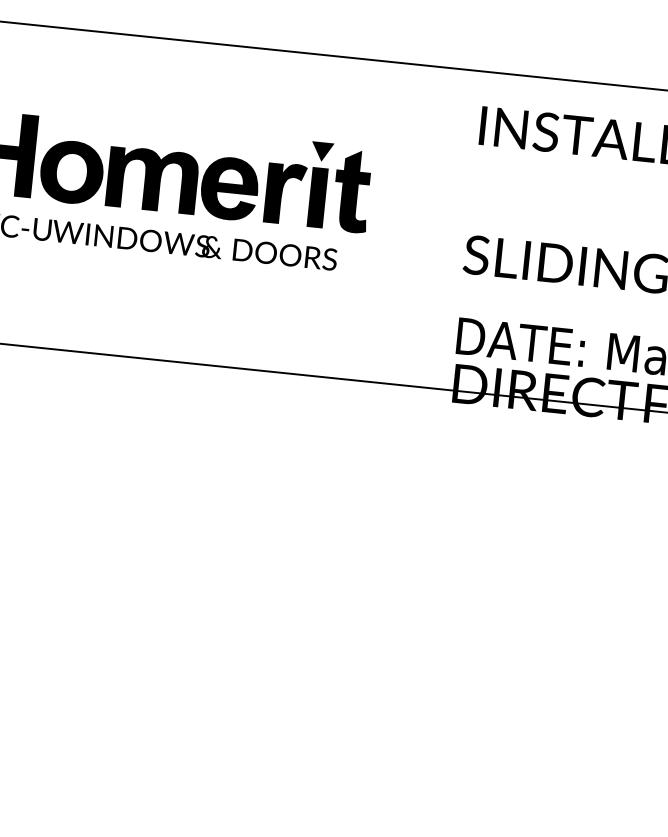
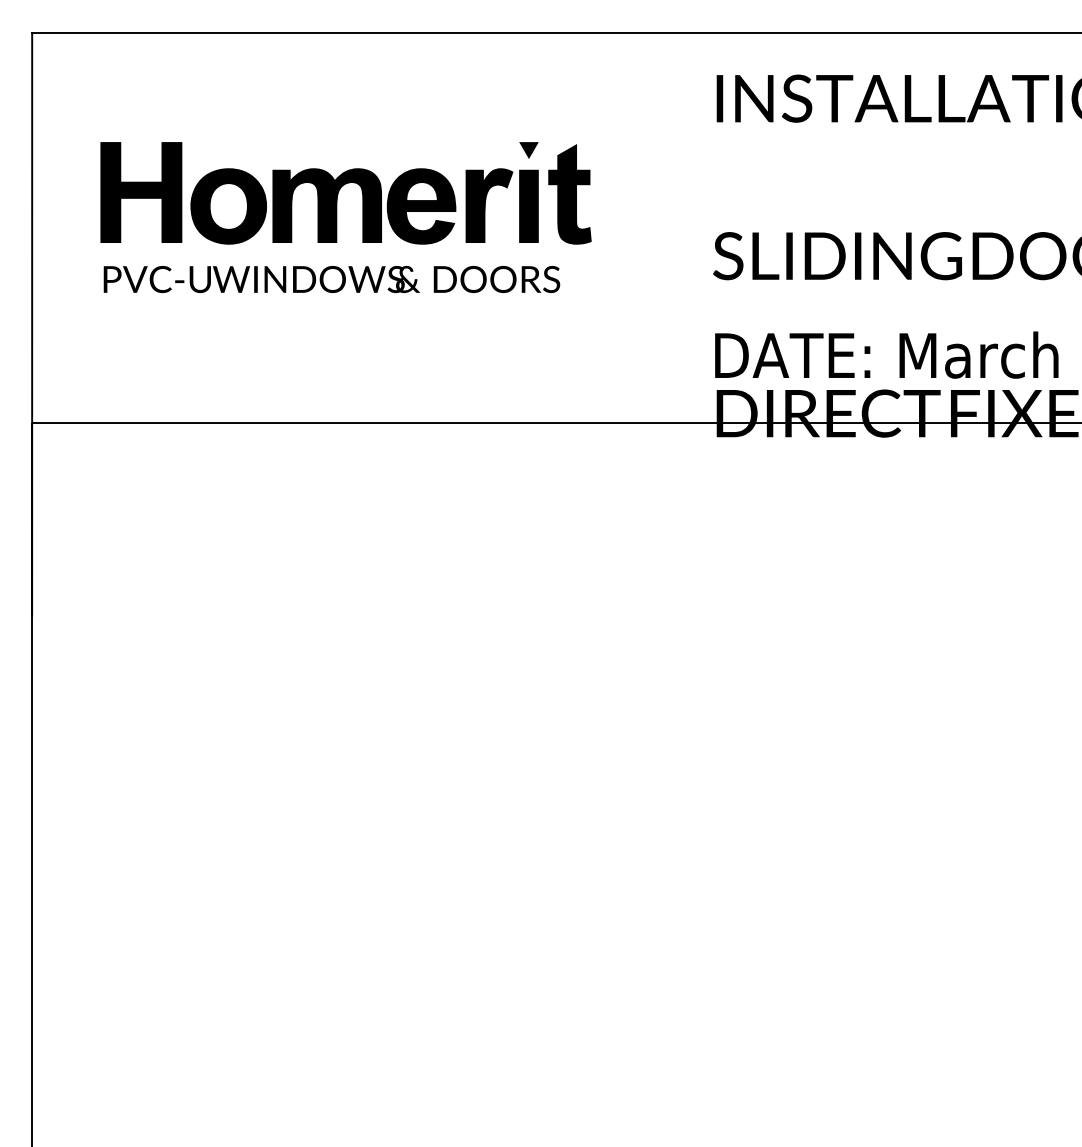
part: (322, 151) -> (528, 150), size x0.71

